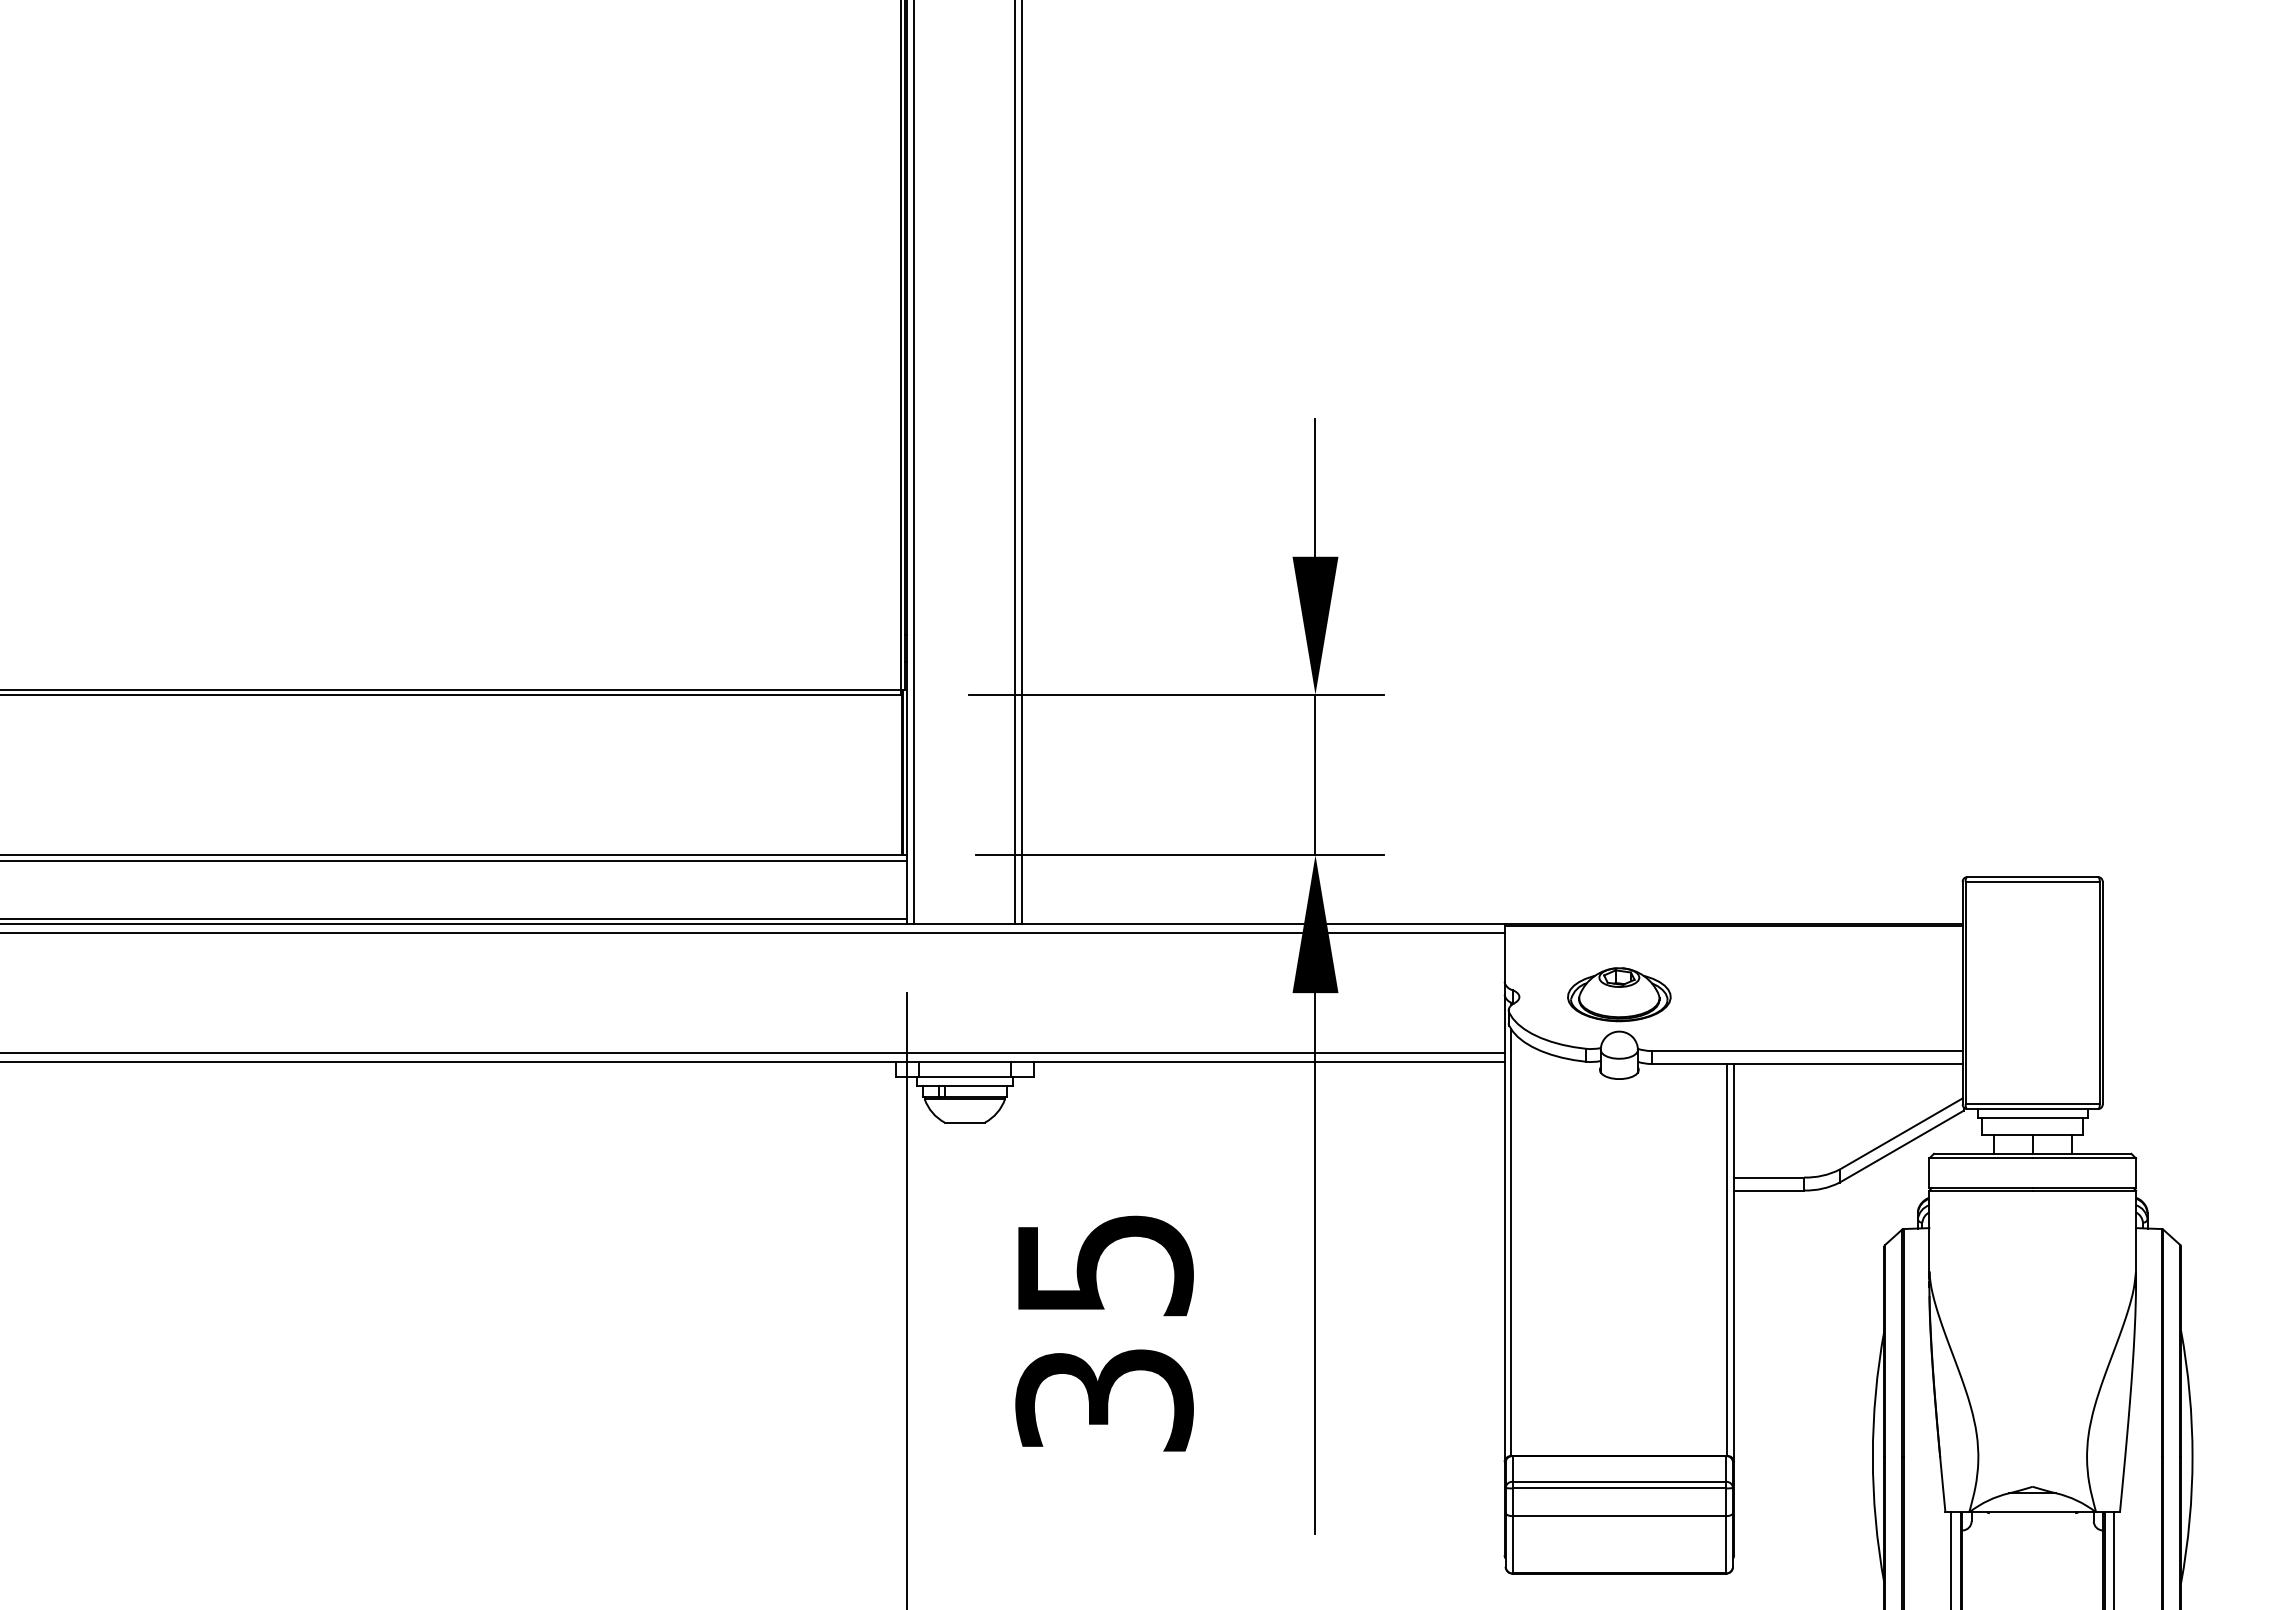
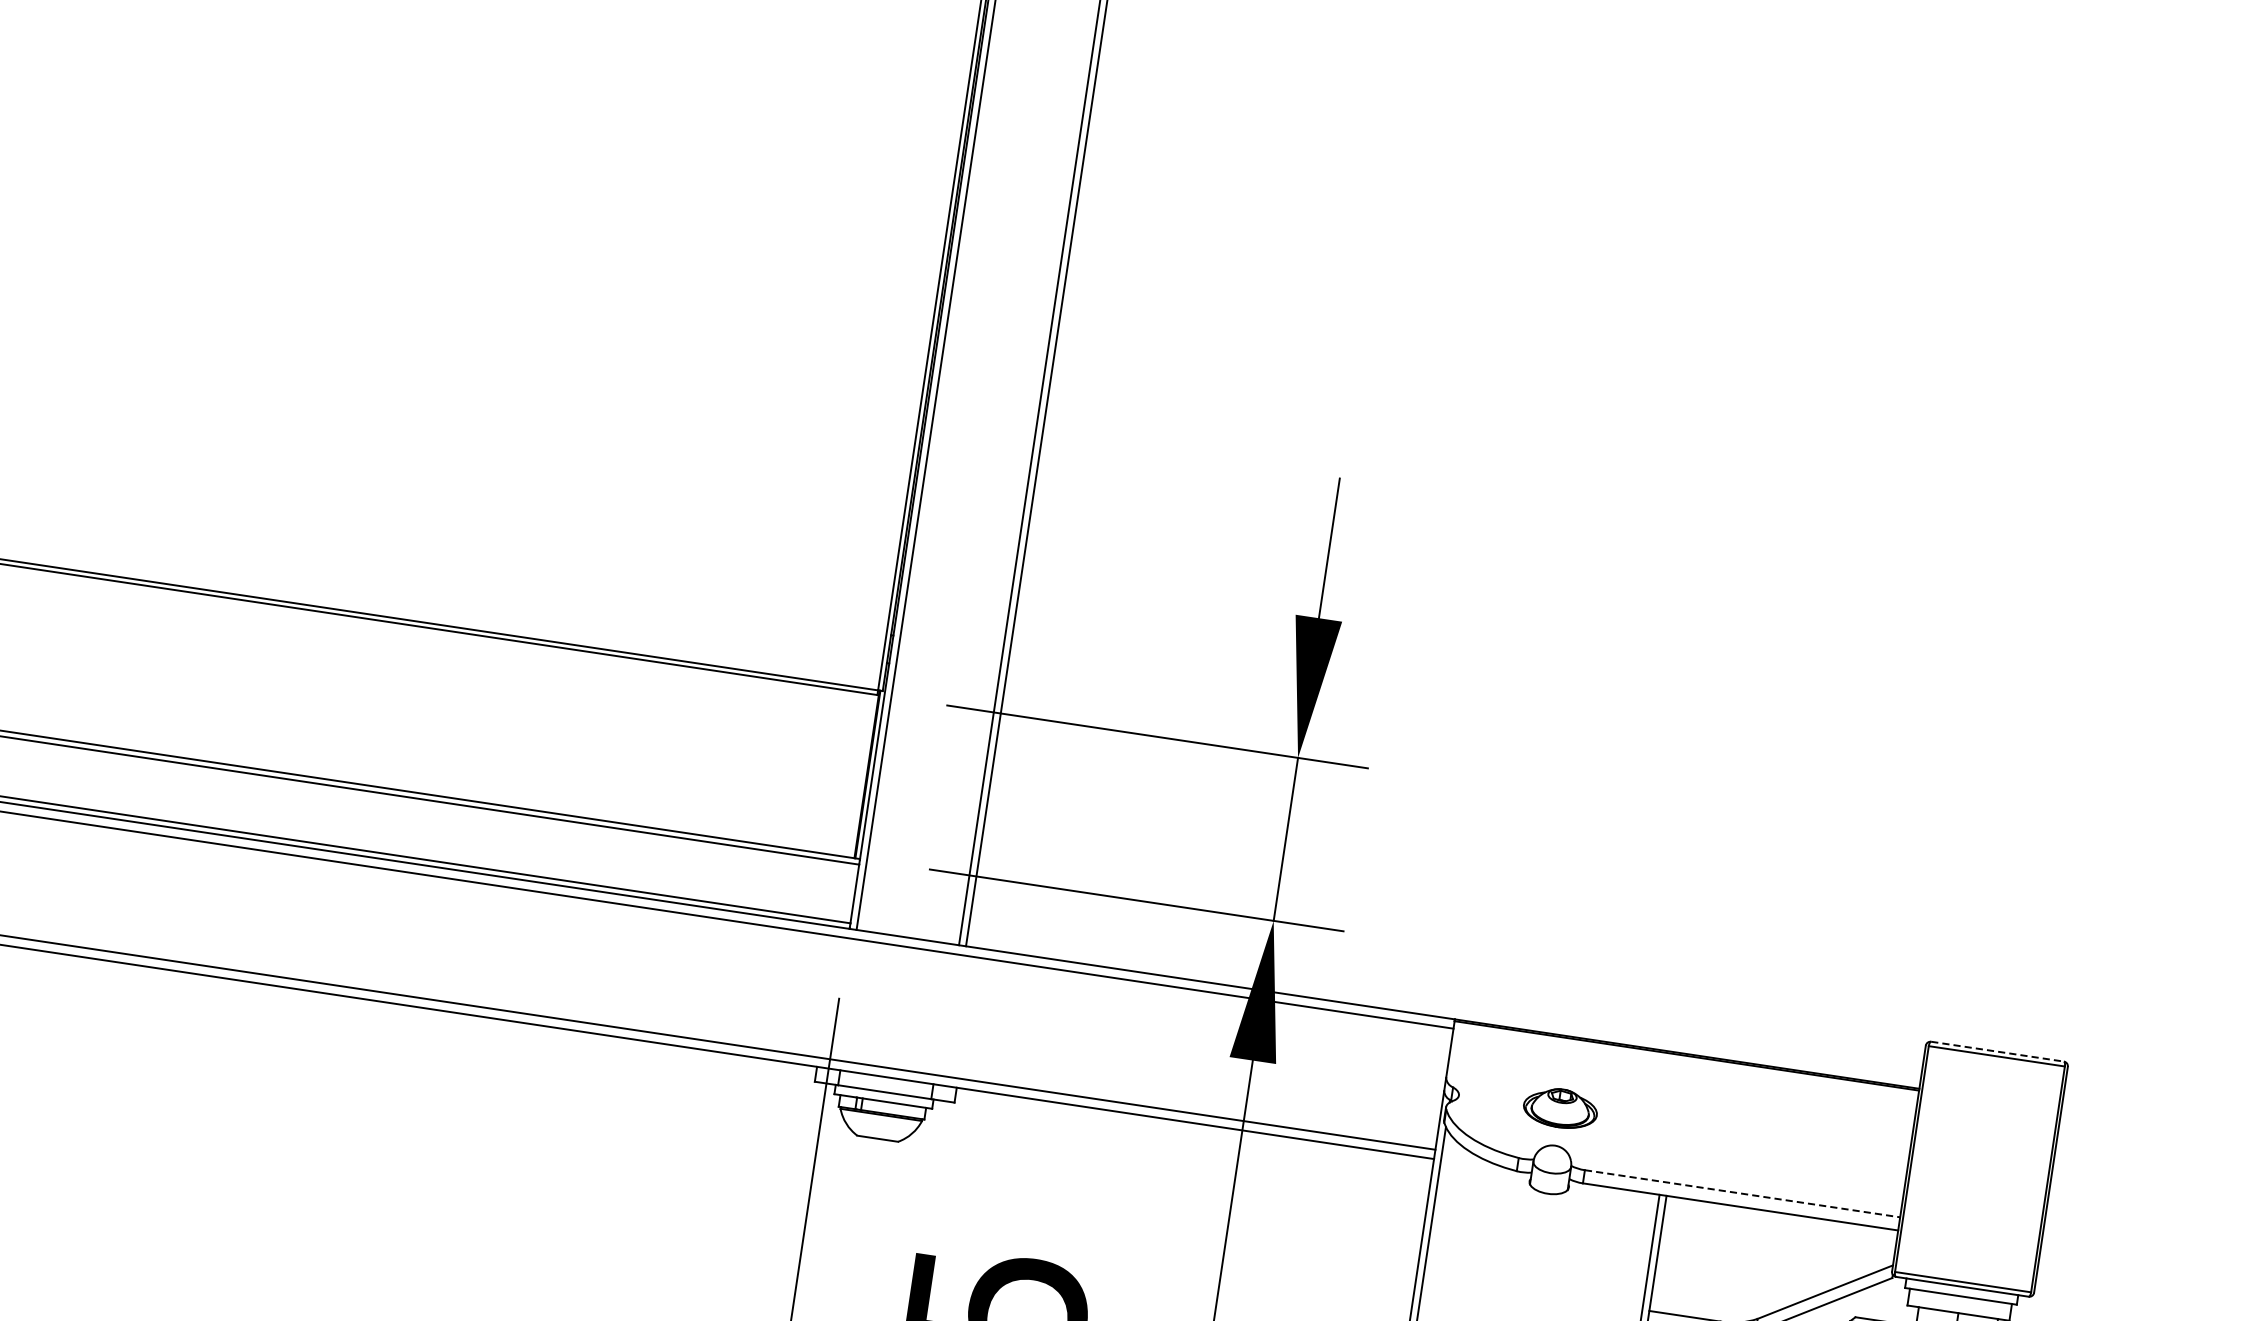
line: (2033, 877) -> (1998, 1052), solid -> dashed
part: (1619, 994) -> (1560, 1108), size x0.7
line: (1807, 1051) -> (1742, 1194), solid -> dashed

